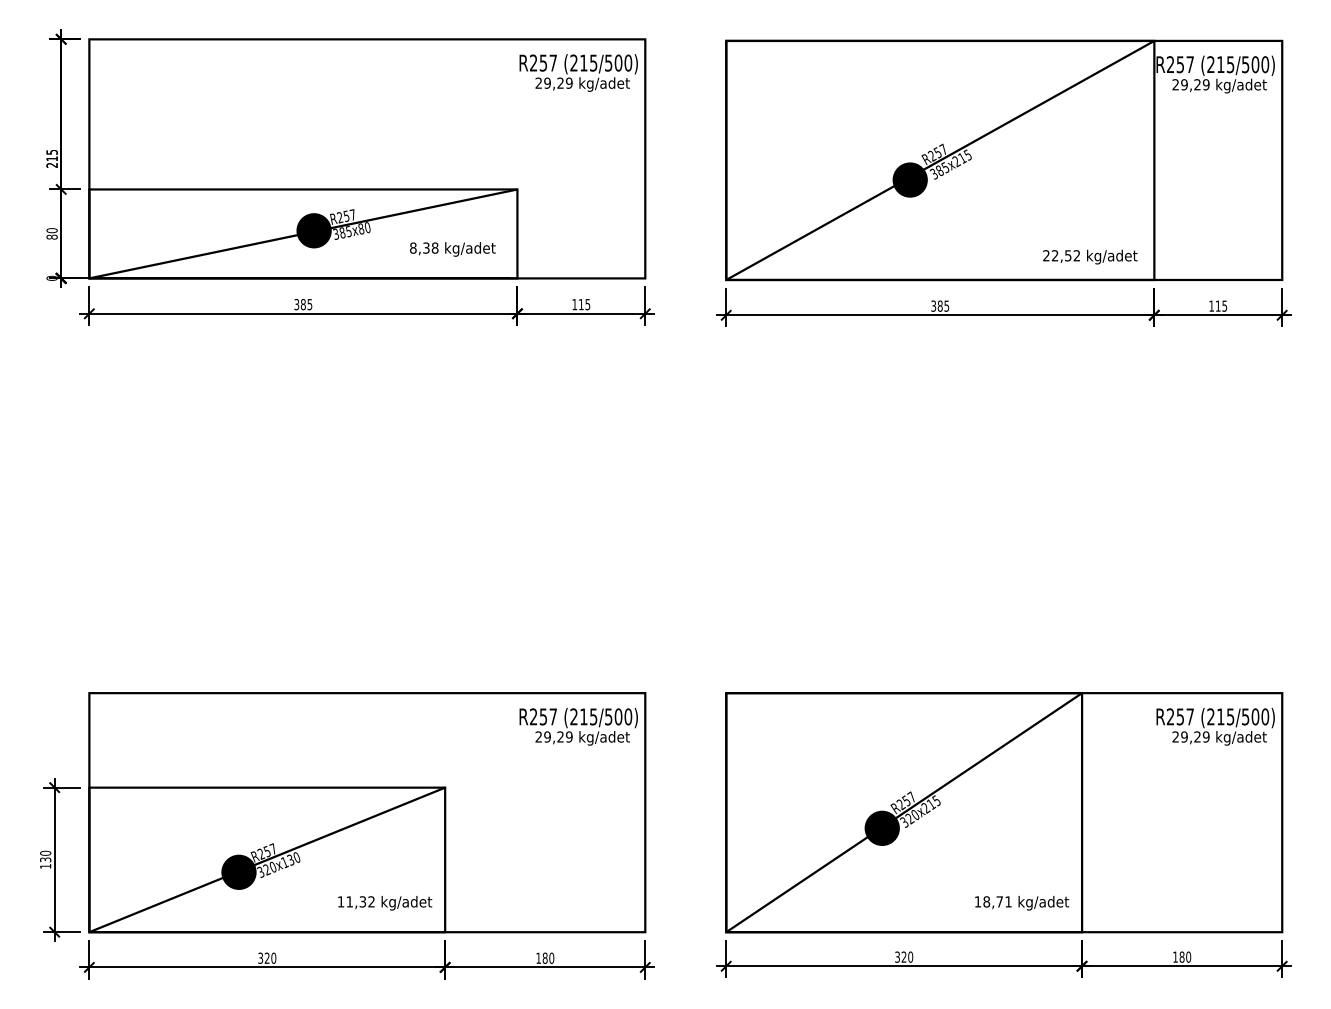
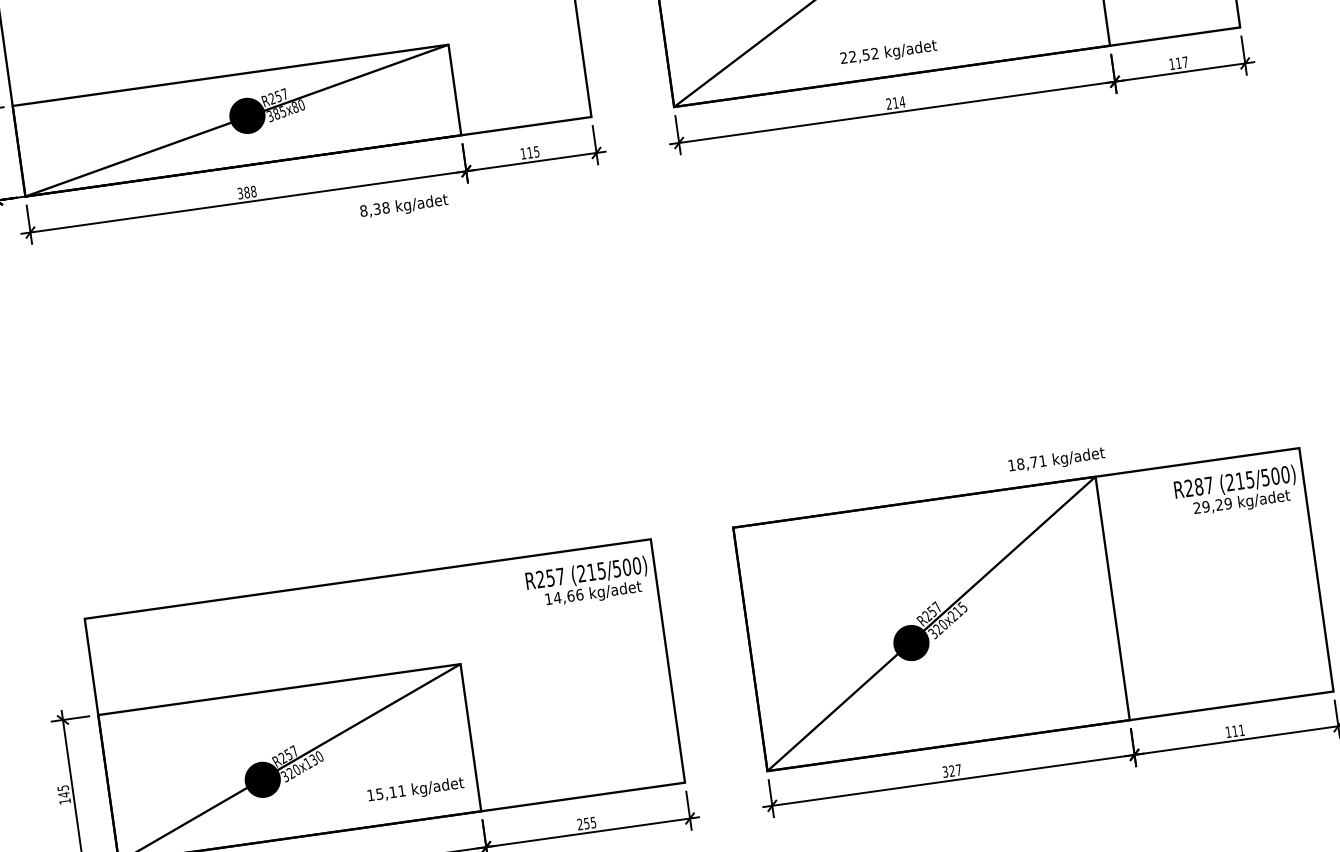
text: (452, 249) -> (403, 206), moved
text: (1090, 256) -> (888, 52), moved
text: (309, 304) -> (253, 191), 385 -> 388
text: (940, 305) -> (895, 102), 385 -> 214
text: (1224, 305) -> (1185, 61), 115 -> 117
text: (1180, 716) -> (1199, 486), R257 -> R287
text: (553, 736) -> (563, 596), 29,29 -> 14,66
text: (45, 856) -> (63, 791), 130 -> 145
text: (360, 901) -> (390, 792), 11,32 -> 15,11
text: (1022, 903) -> (1057, 460), moved
text: (910, 956) -> (958, 769), 320 -> 327
text: (1185, 956) -> (1238, 730), 180 -> 111
text: (545, 957) -> (587, 822), 180 -> 255

